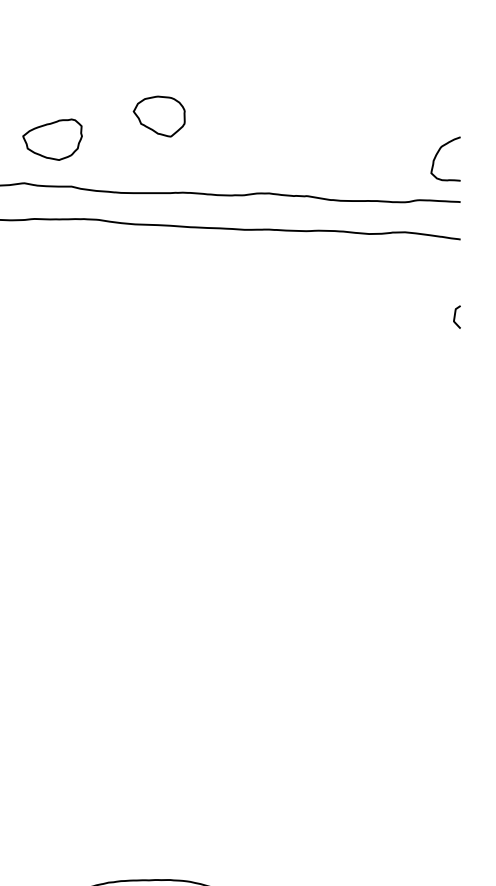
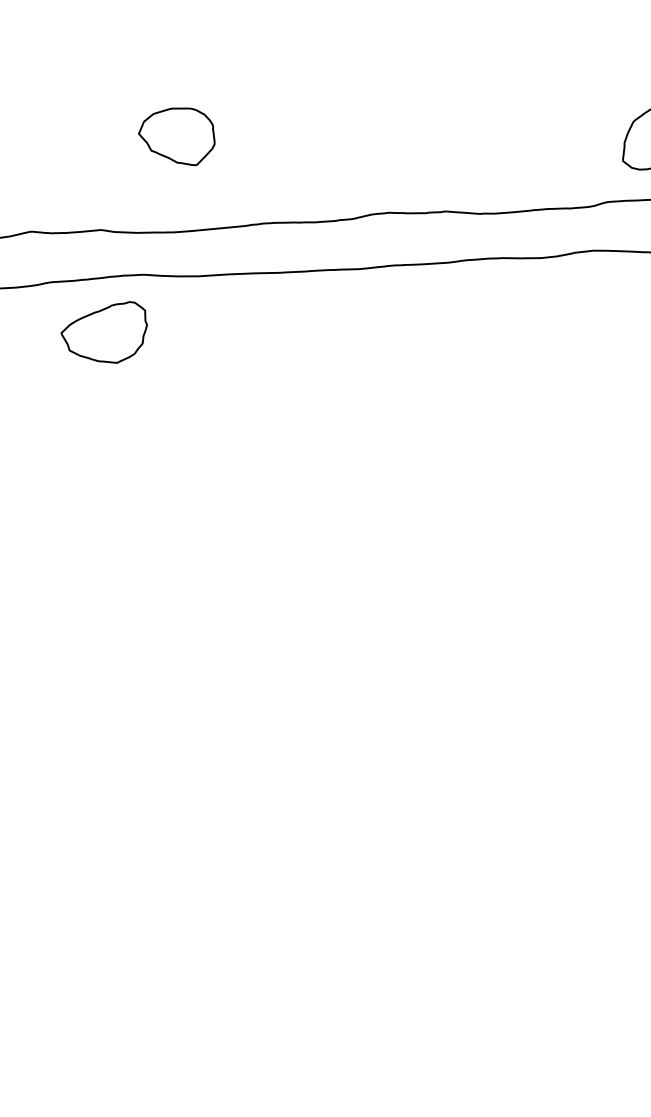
part: (158, 116) -> (175, 137), moved
part: (52, 139) -> (104, 333), moved

